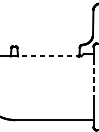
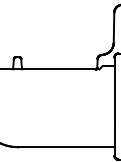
line: (49, 56) -> (60, 69), dashed -> solid
line: (93, 79) -> (114, 97), dashed -> solid

